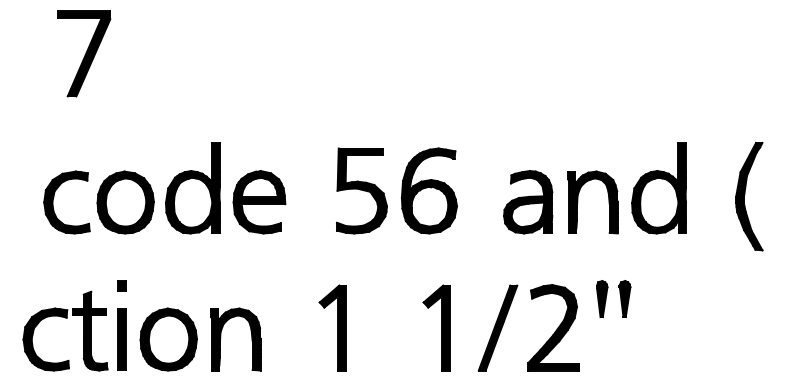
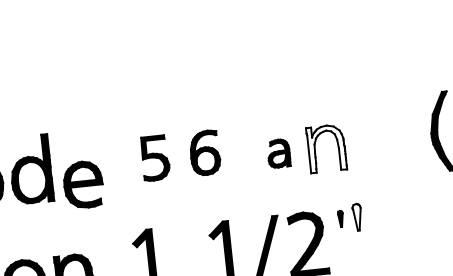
part: (658, 188) -> (373, 133), removed
part: (361, 190) -> (155, 158), size x0.7
part: (428, 190) -> (204, 152), size x0.7
part: (259, 202) -> (83, 185), moved
part: (528, 202) -> (279, 153), size x0.6
fill: (592, 202) -> (326, 148), removed
part: (602, 298) -> (341, 218), size x0.6
fill: (624, 299) -> (357, 217), removed

